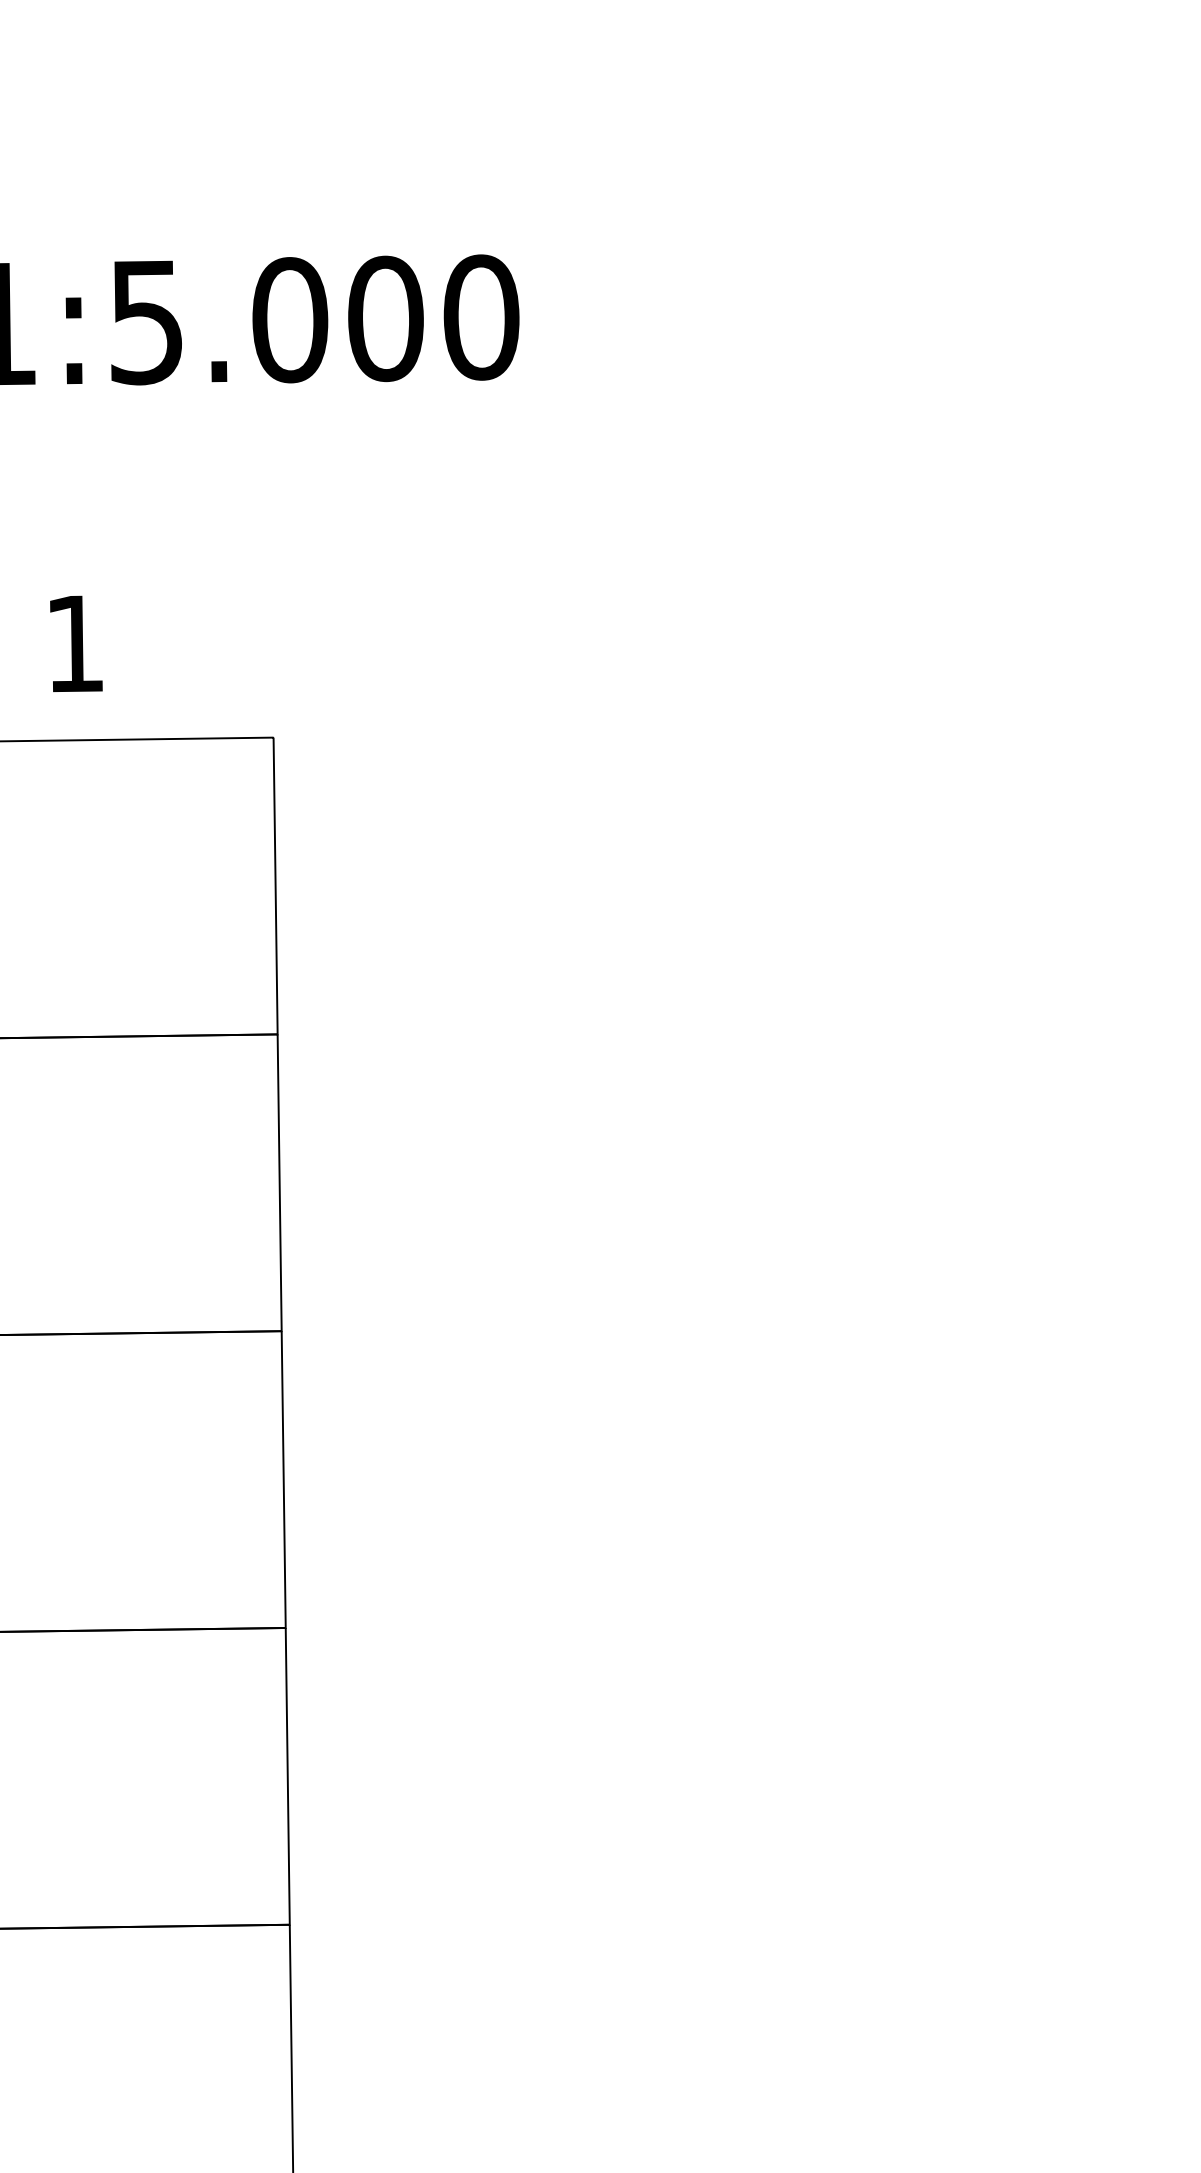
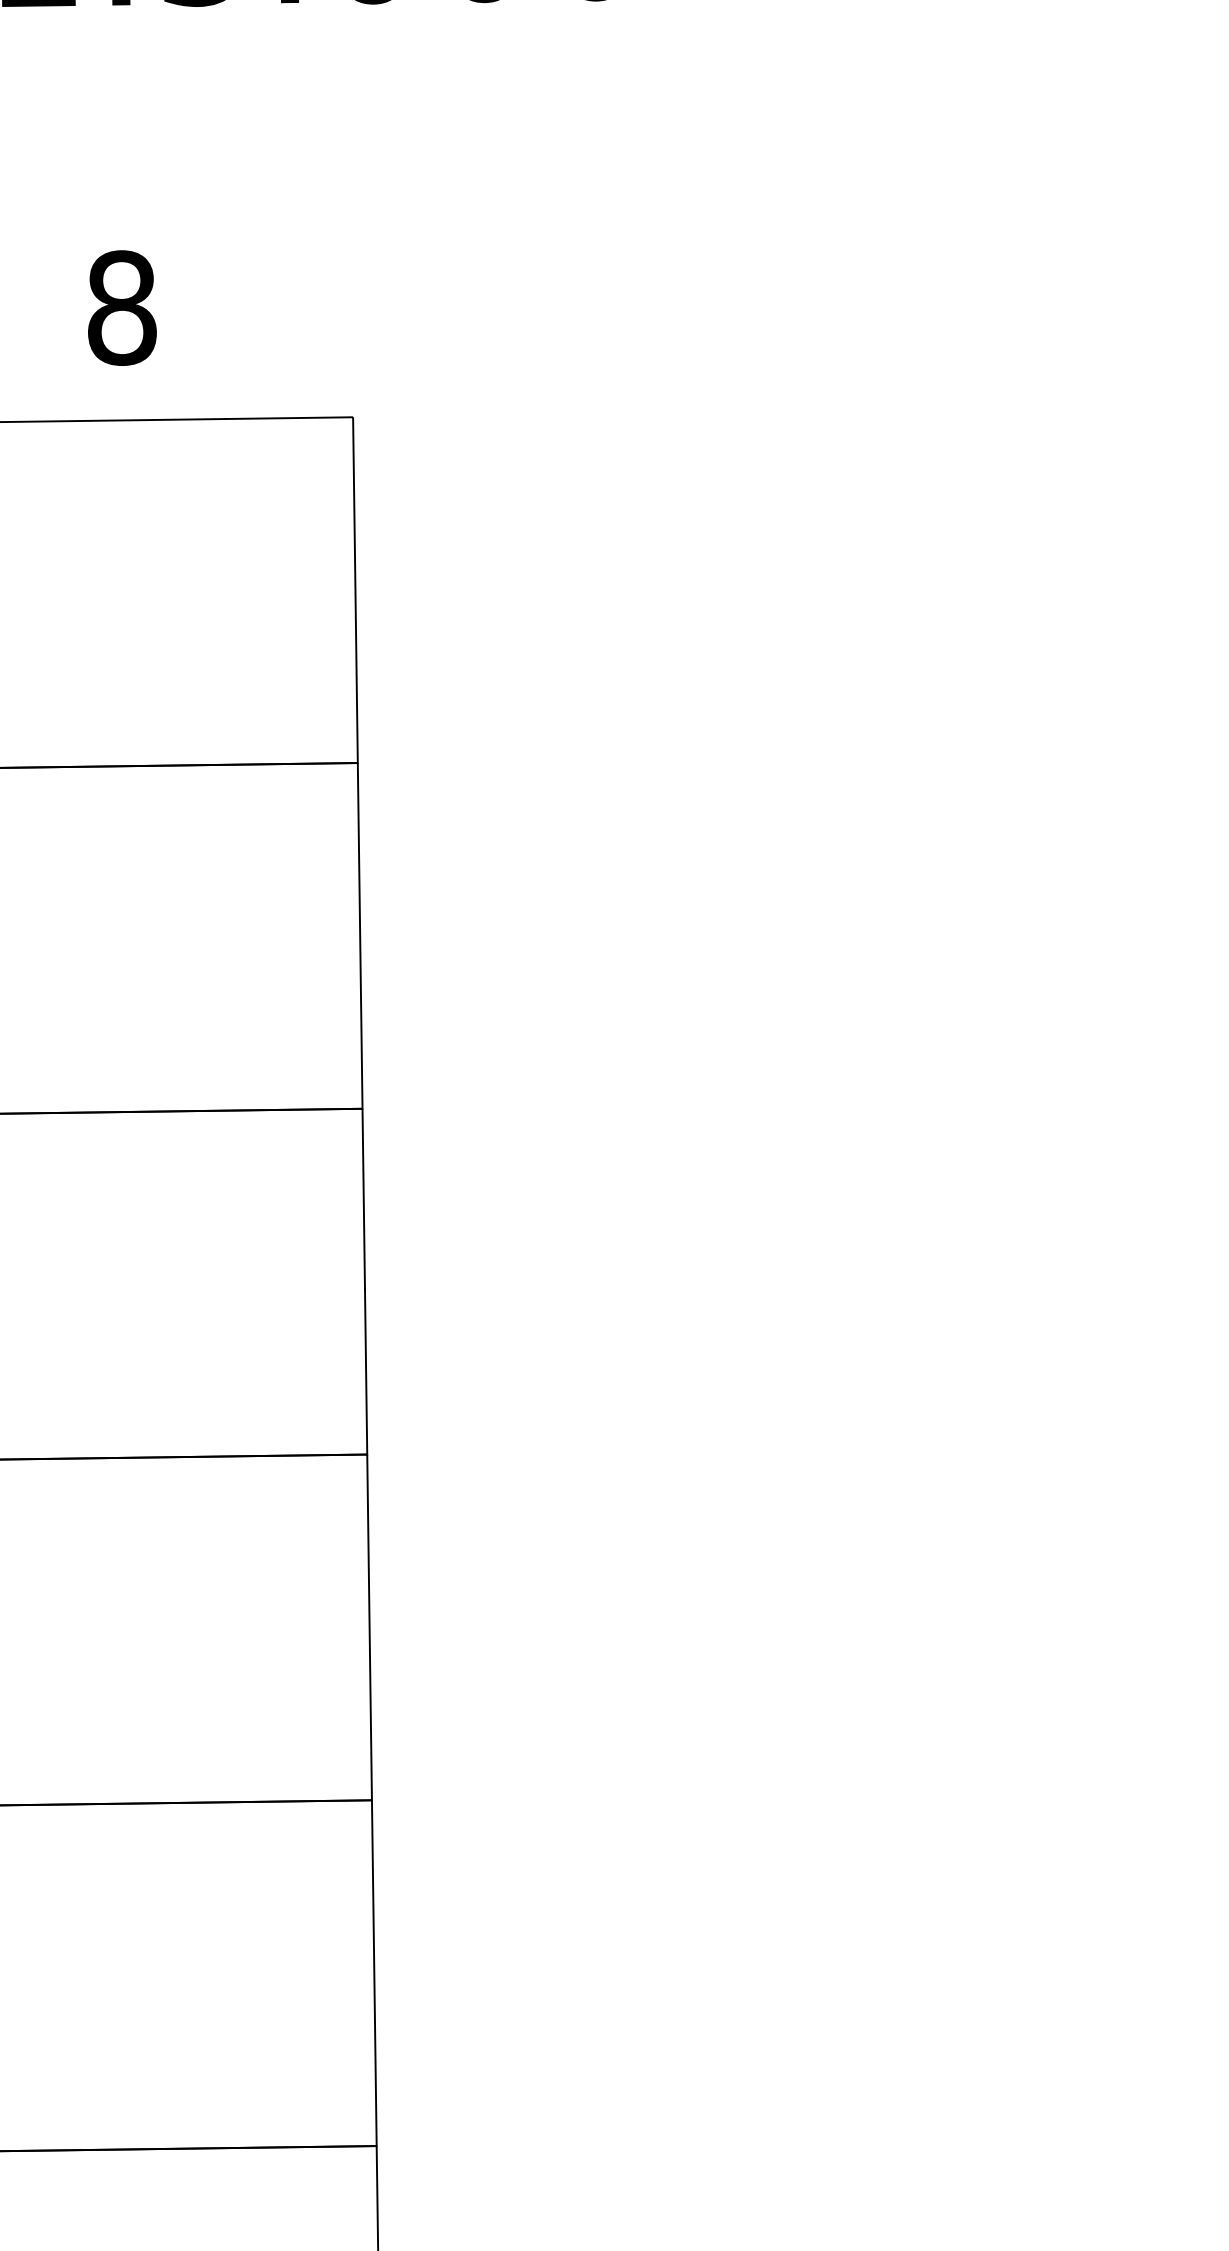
text: (75, 643) -> (122, 307), 1 -> 8

